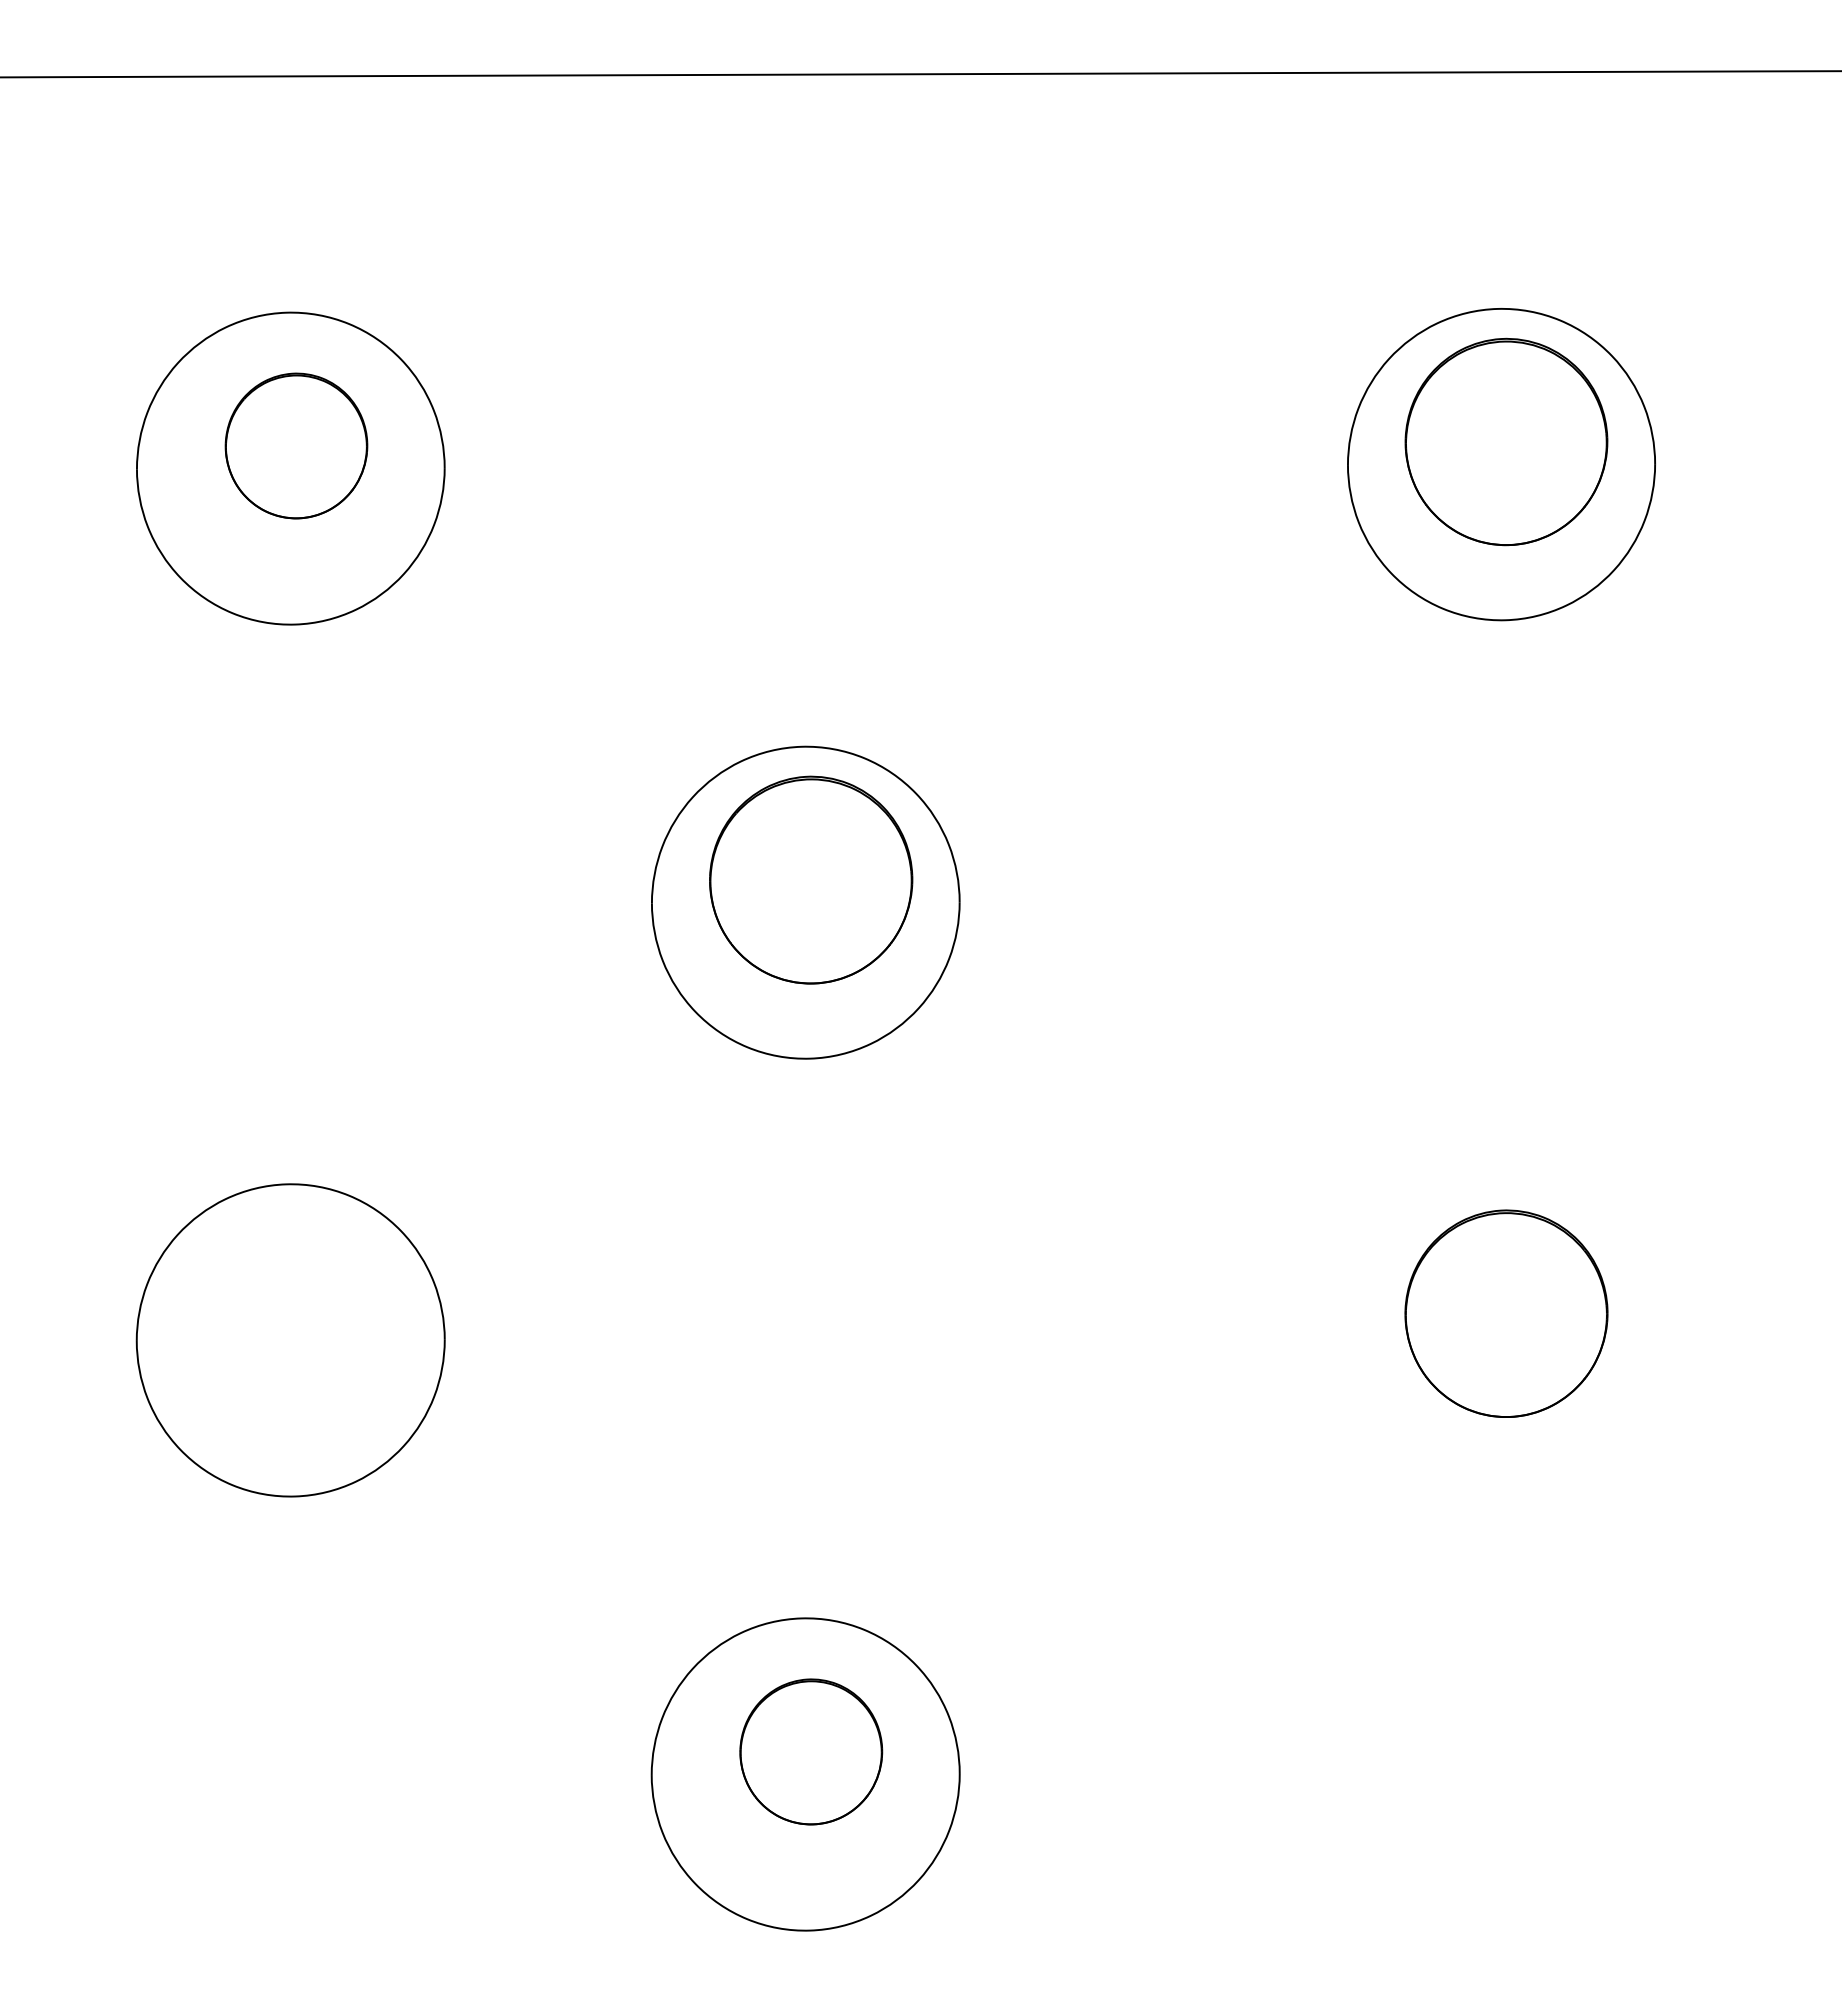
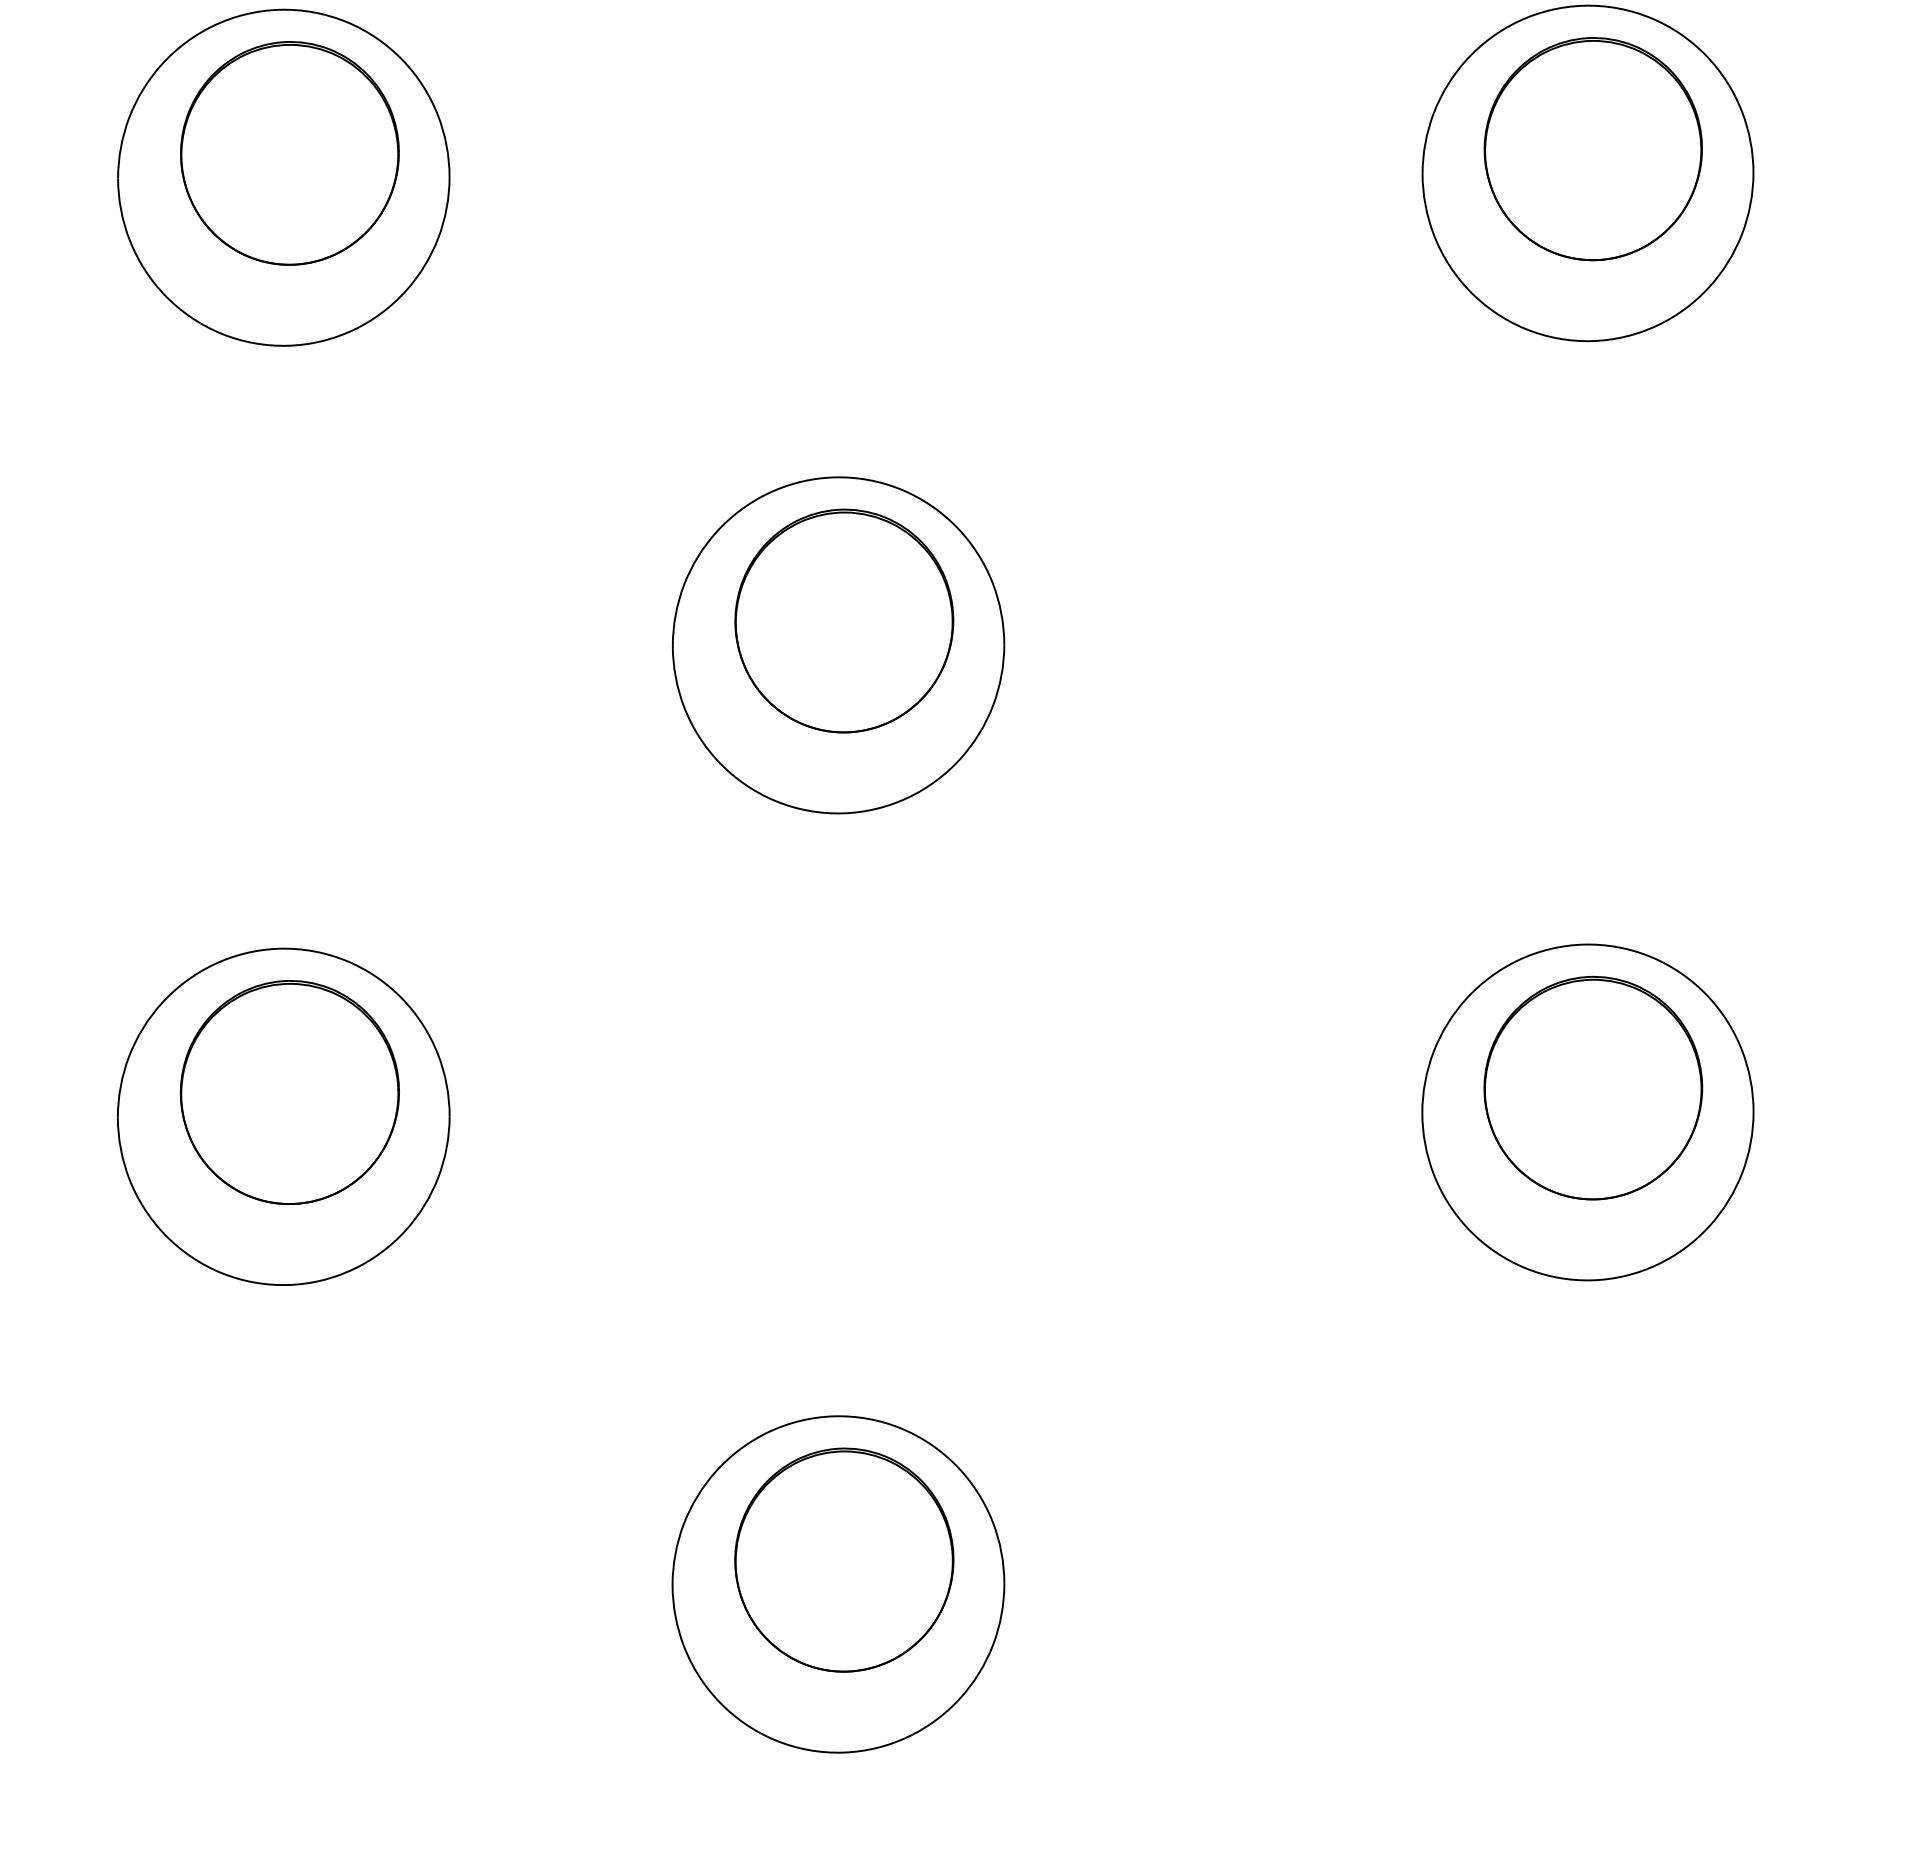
part: (296, 445) -> (289, 152), size x1.43
part: (296, 1317) -> (289, 1092), added
part: (1501, 1336) -> (1587, 1112), added
part: (811, 1751) -> (844, 1559), size x1.43

